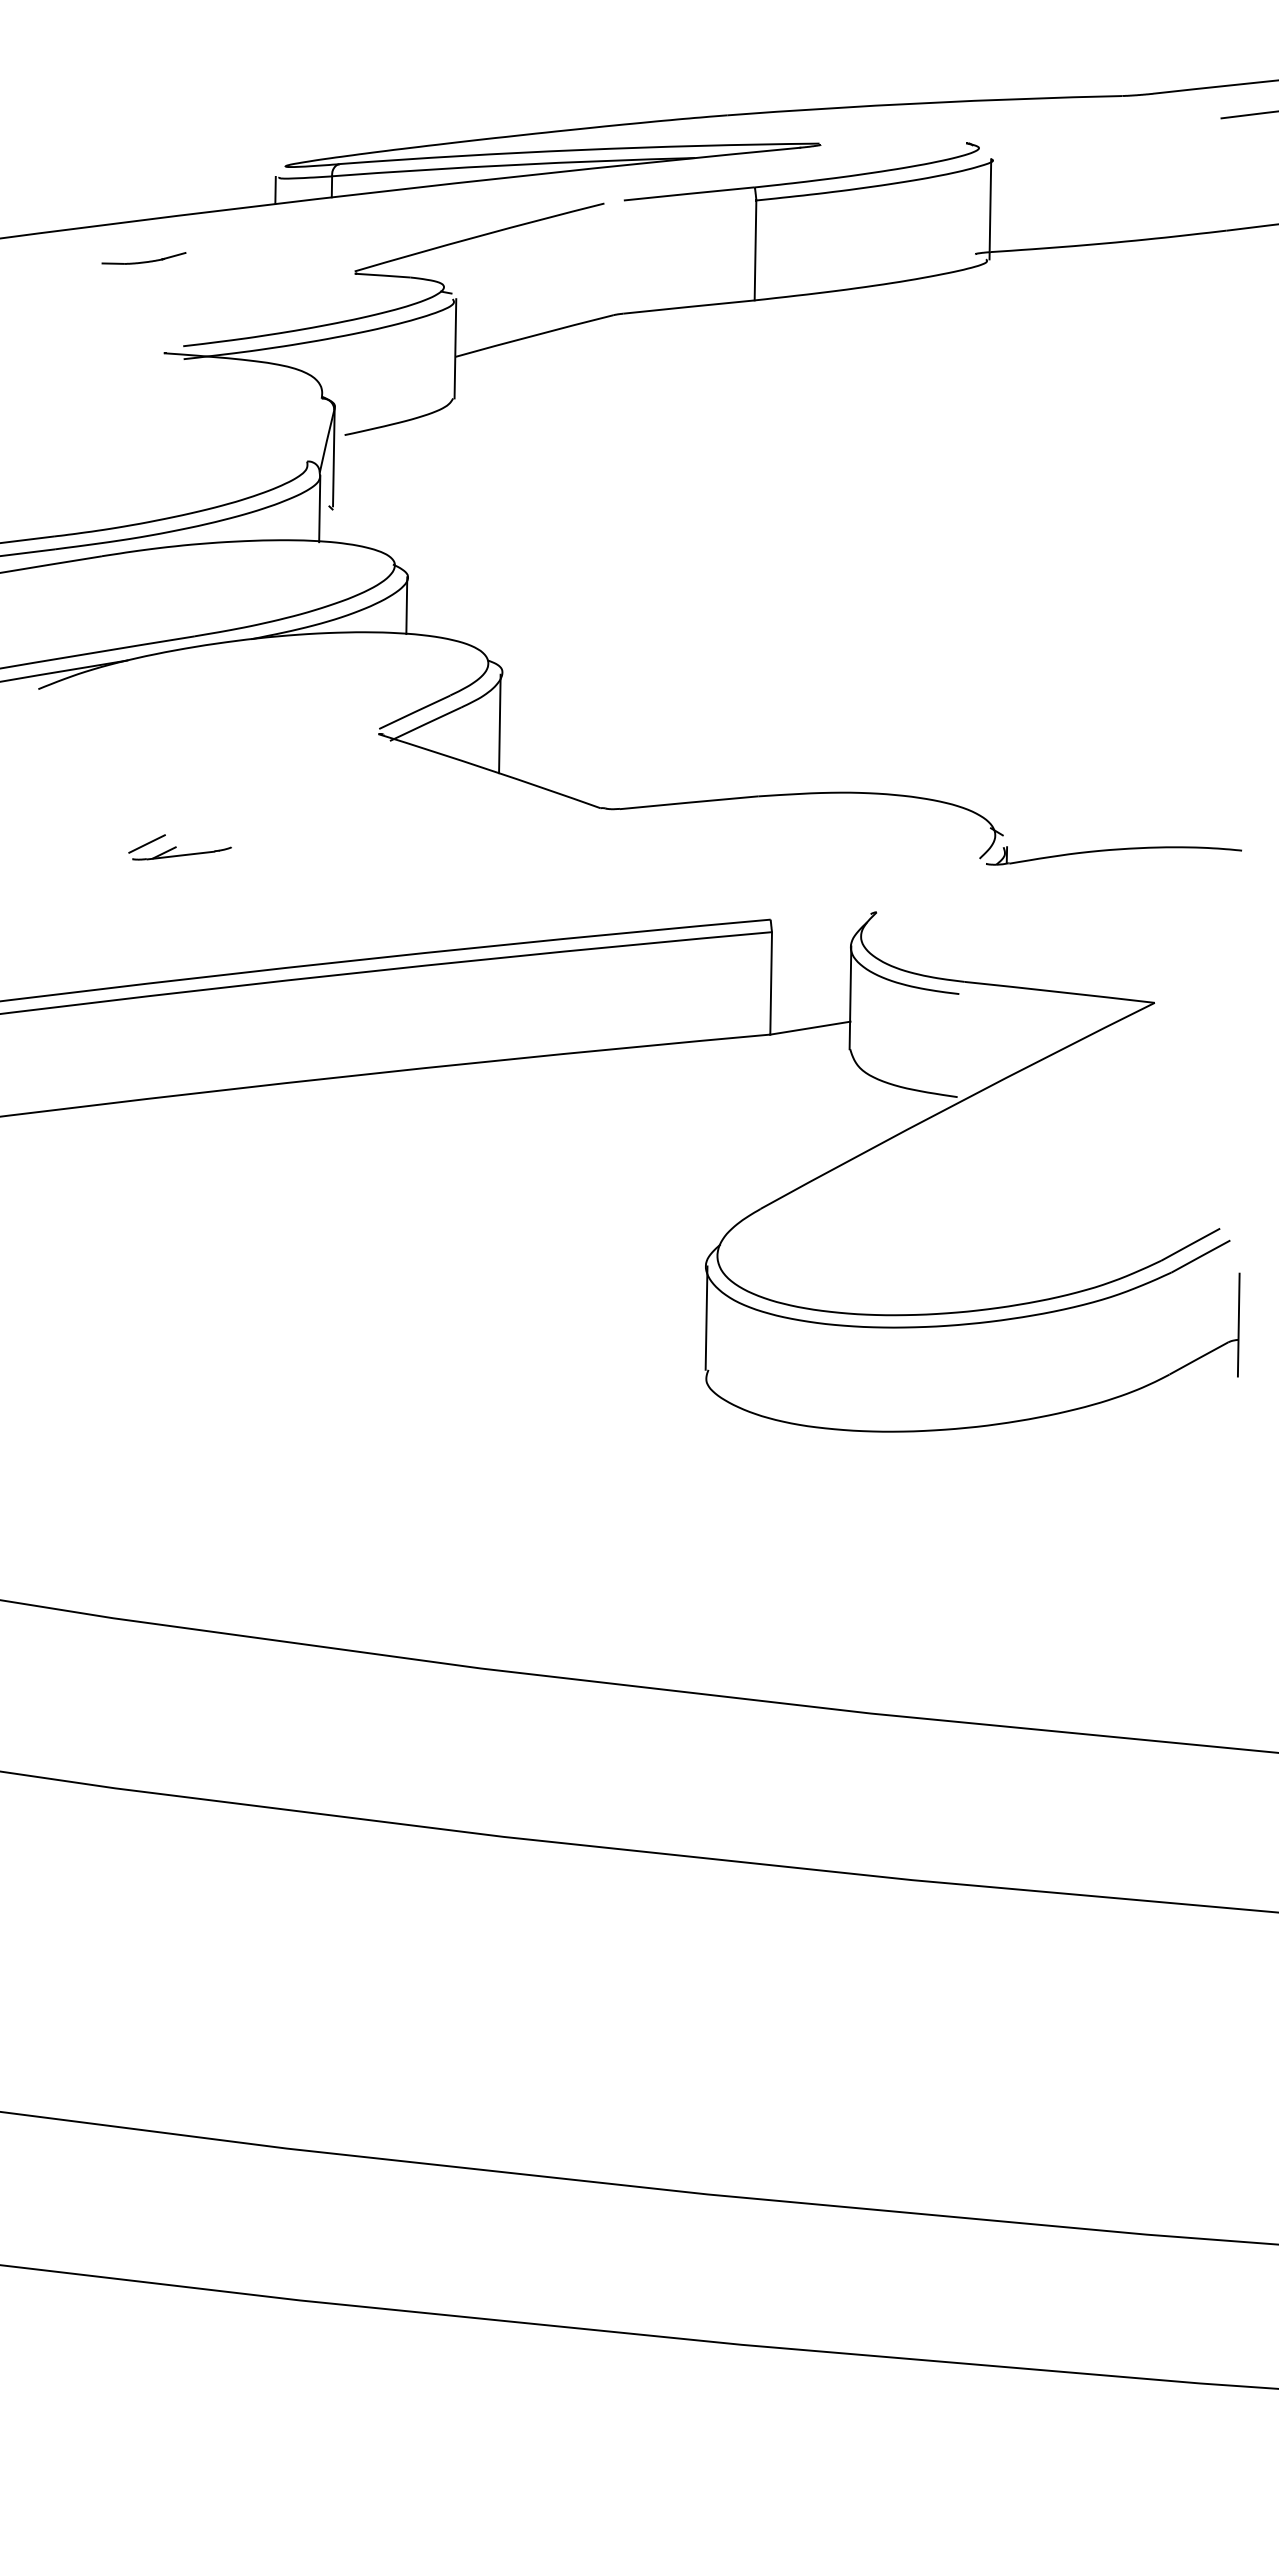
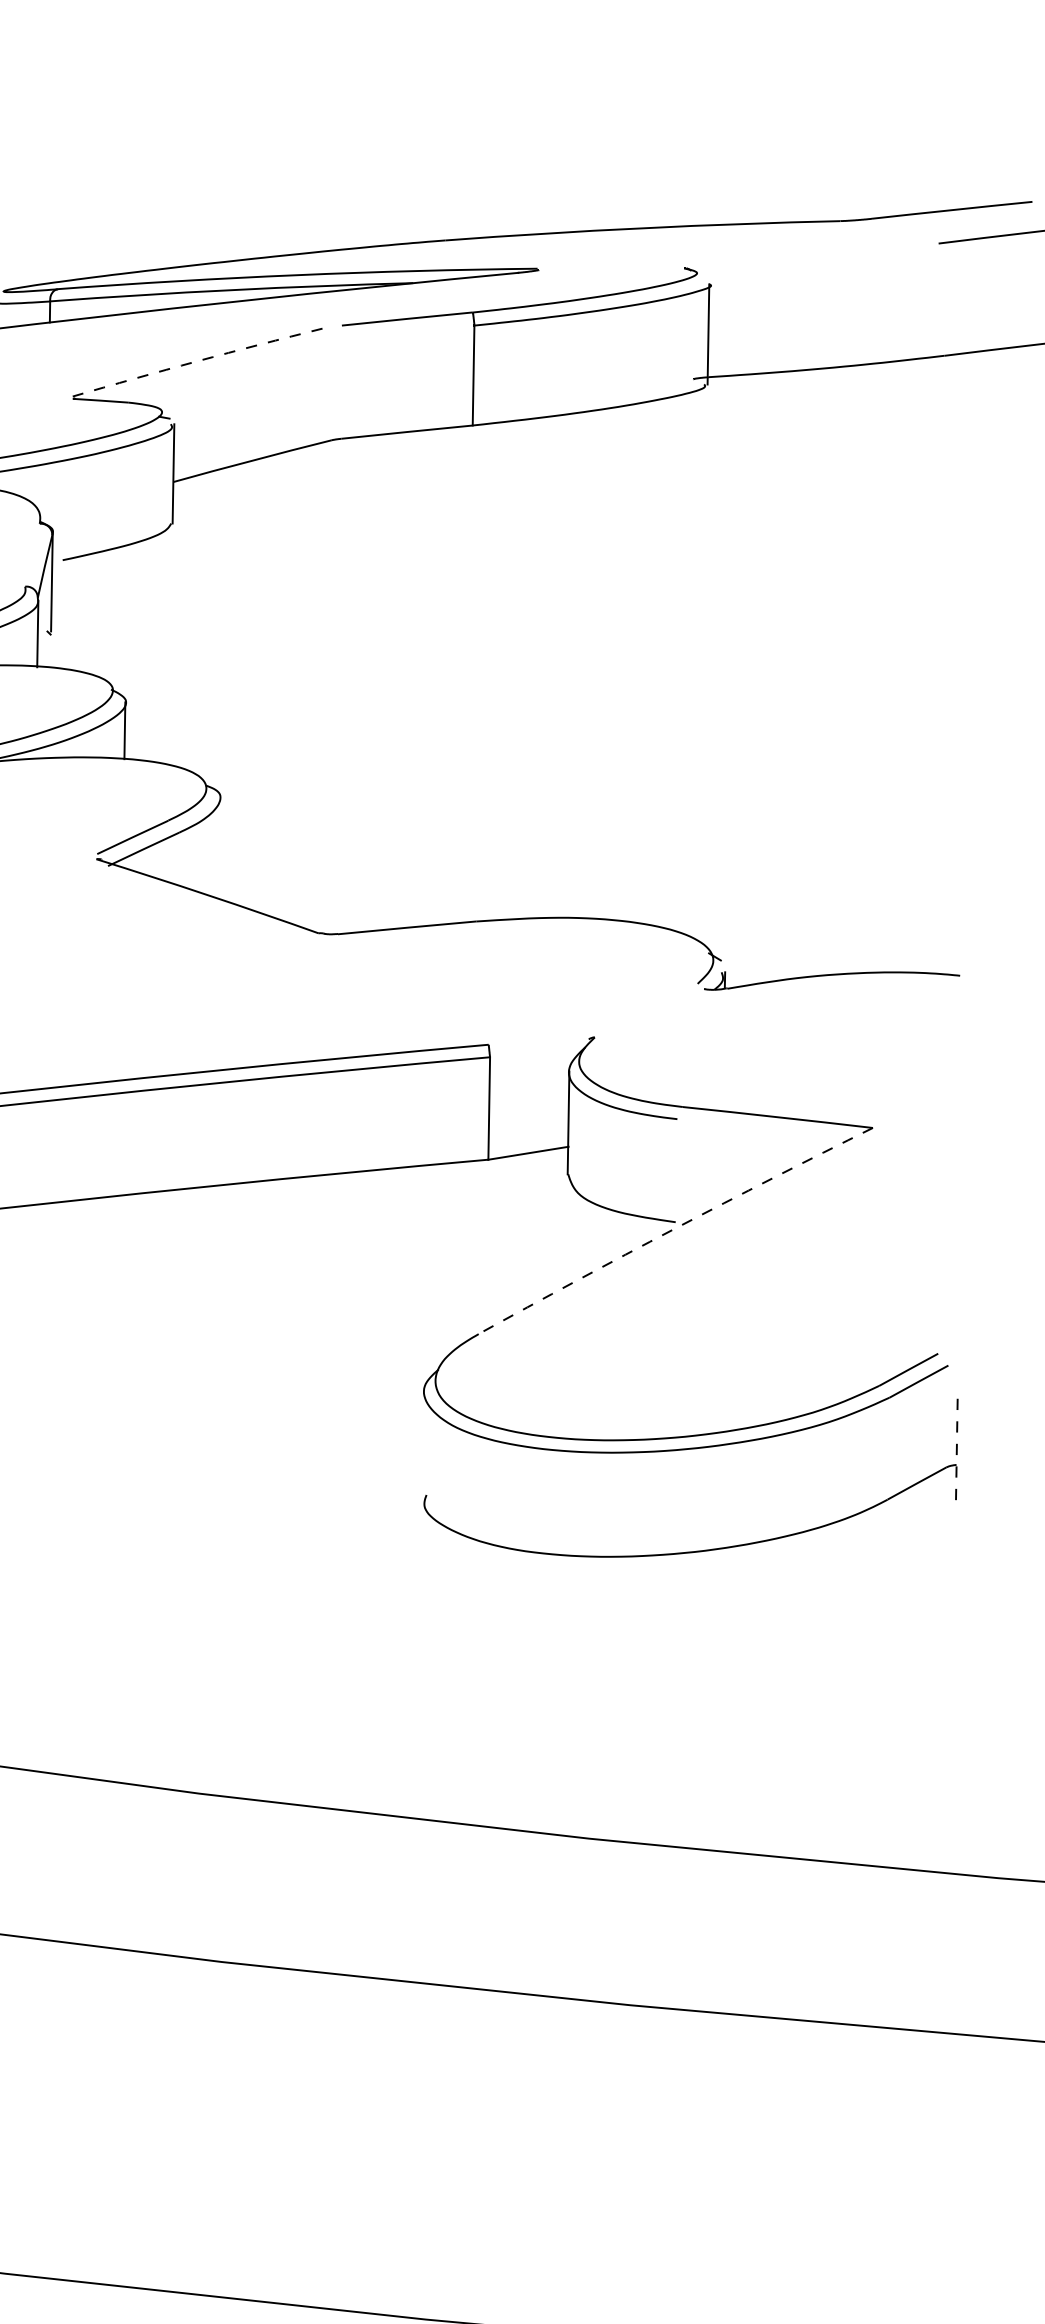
arc: (479, 236) -> (197, 361), solid -> dashed
line: (499, 723) -> (217, 848), removed
arc: (956, 1103) -> (674, 1228), solid -> dashed
line: (706, 1317) -> (424, 1442), removed
line: (1238, 1325) -> (956, 1450), solid -> dashed

